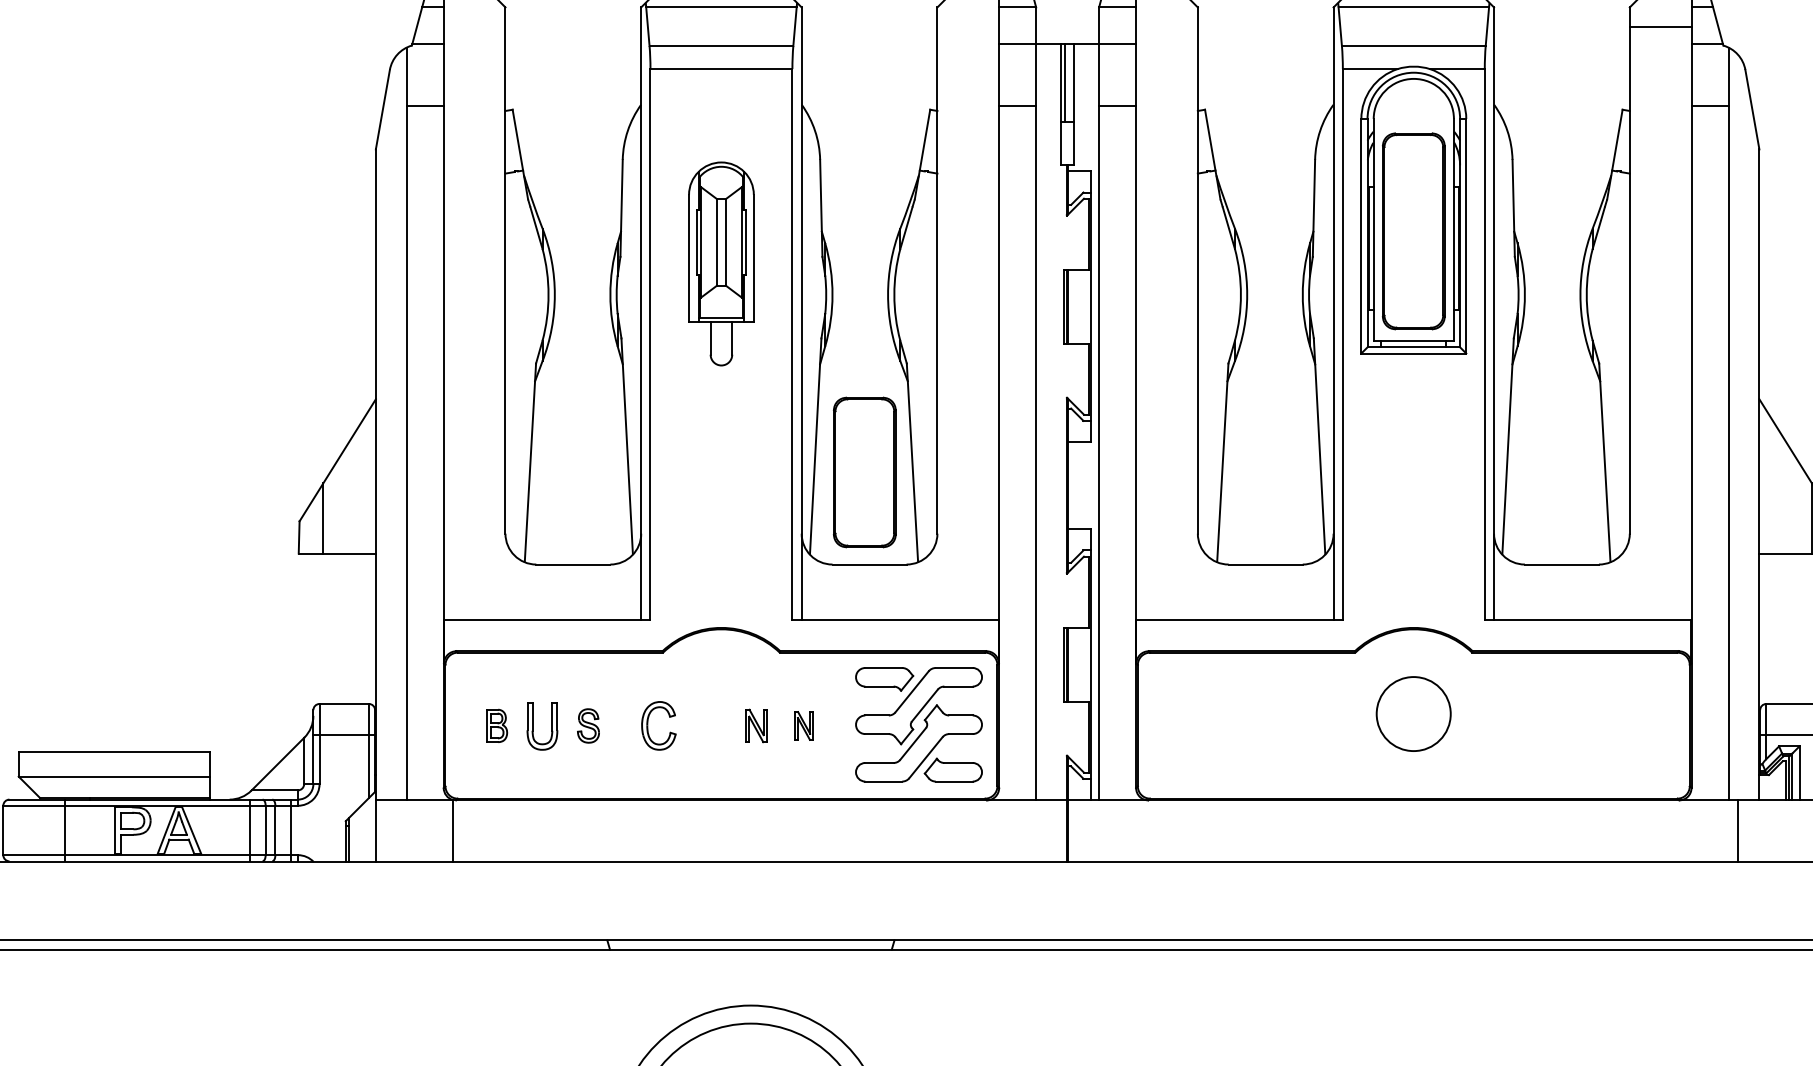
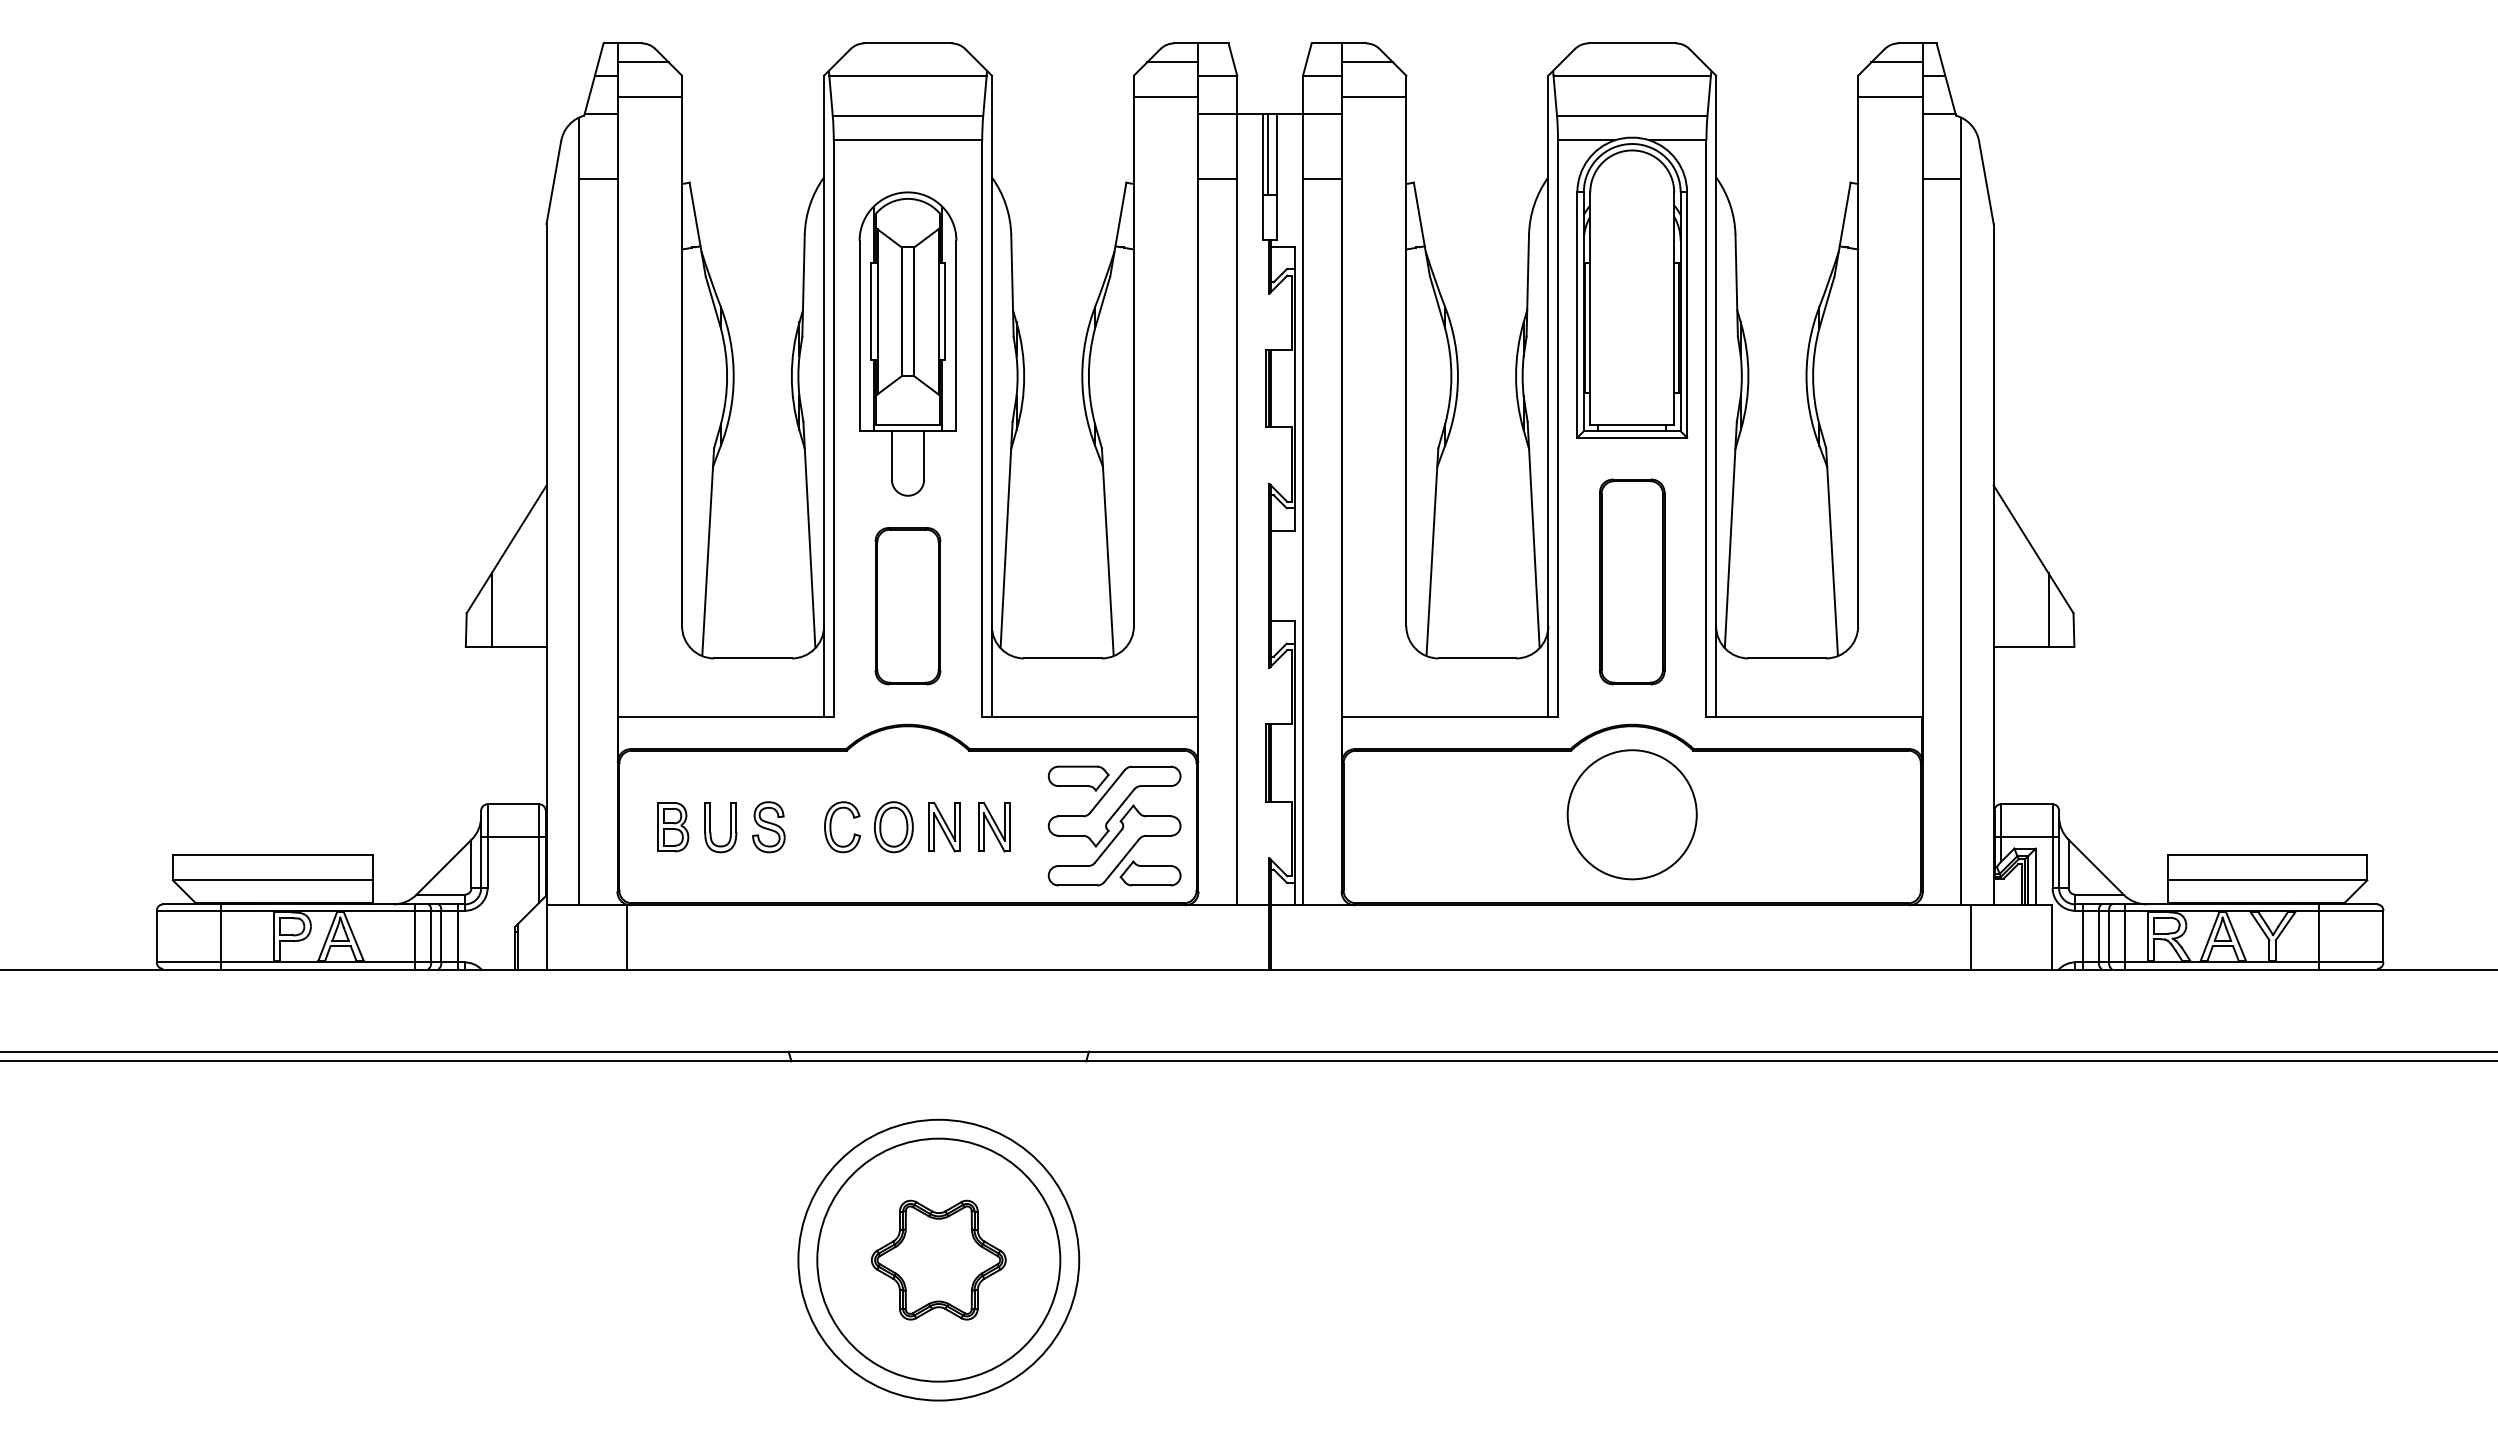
line: (474, 27) -> (649, 96), added
line: (967, 27) -> (1165, 96), added
line: (1166, 27) -> (1373, 96), added
part: (1413, 230) -> (1631, 581), moved
part: (720, 263) -> (907, 343), size x1.43
part: (864, 472) -> (907, 606), moved
circle: (1413, 713) -> (1631, 814), size x1.67
part: (497, 726) -> (673, 827), size x1.43
part: (588, 726) -> (768, 827), size x1.43
part: (707, 726) -> (893, 827), added
part: (756, 726) -> (944, 827), size x1.43
part: (804, 726) -> (994, 827), size x1.67

